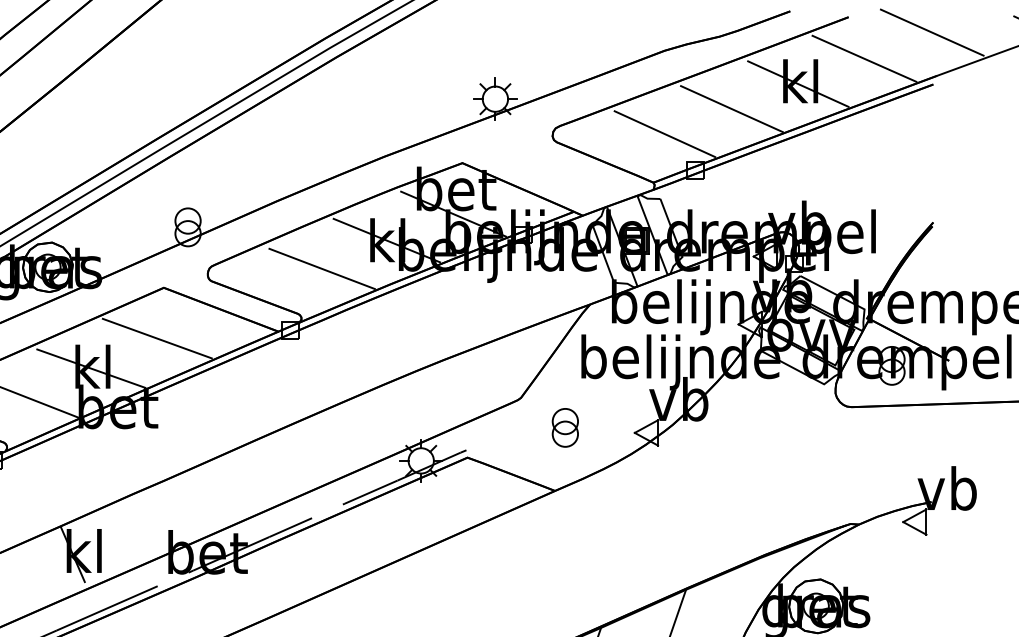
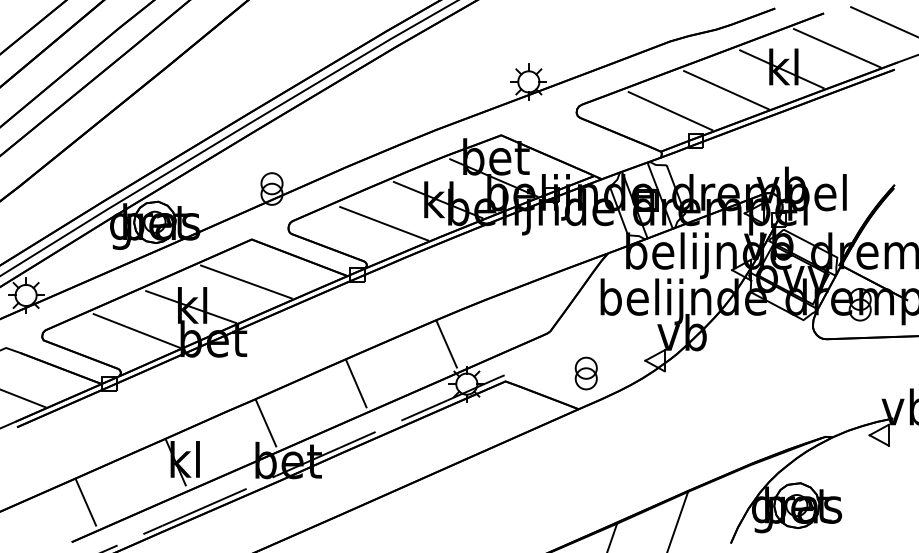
line: (396, 413) -> (446, 344), added
part: (564, 427) -> (585, 373), moved
line: (289, 460) -> (356, 383), added
line: (181, 508) -> (266, 423), added

